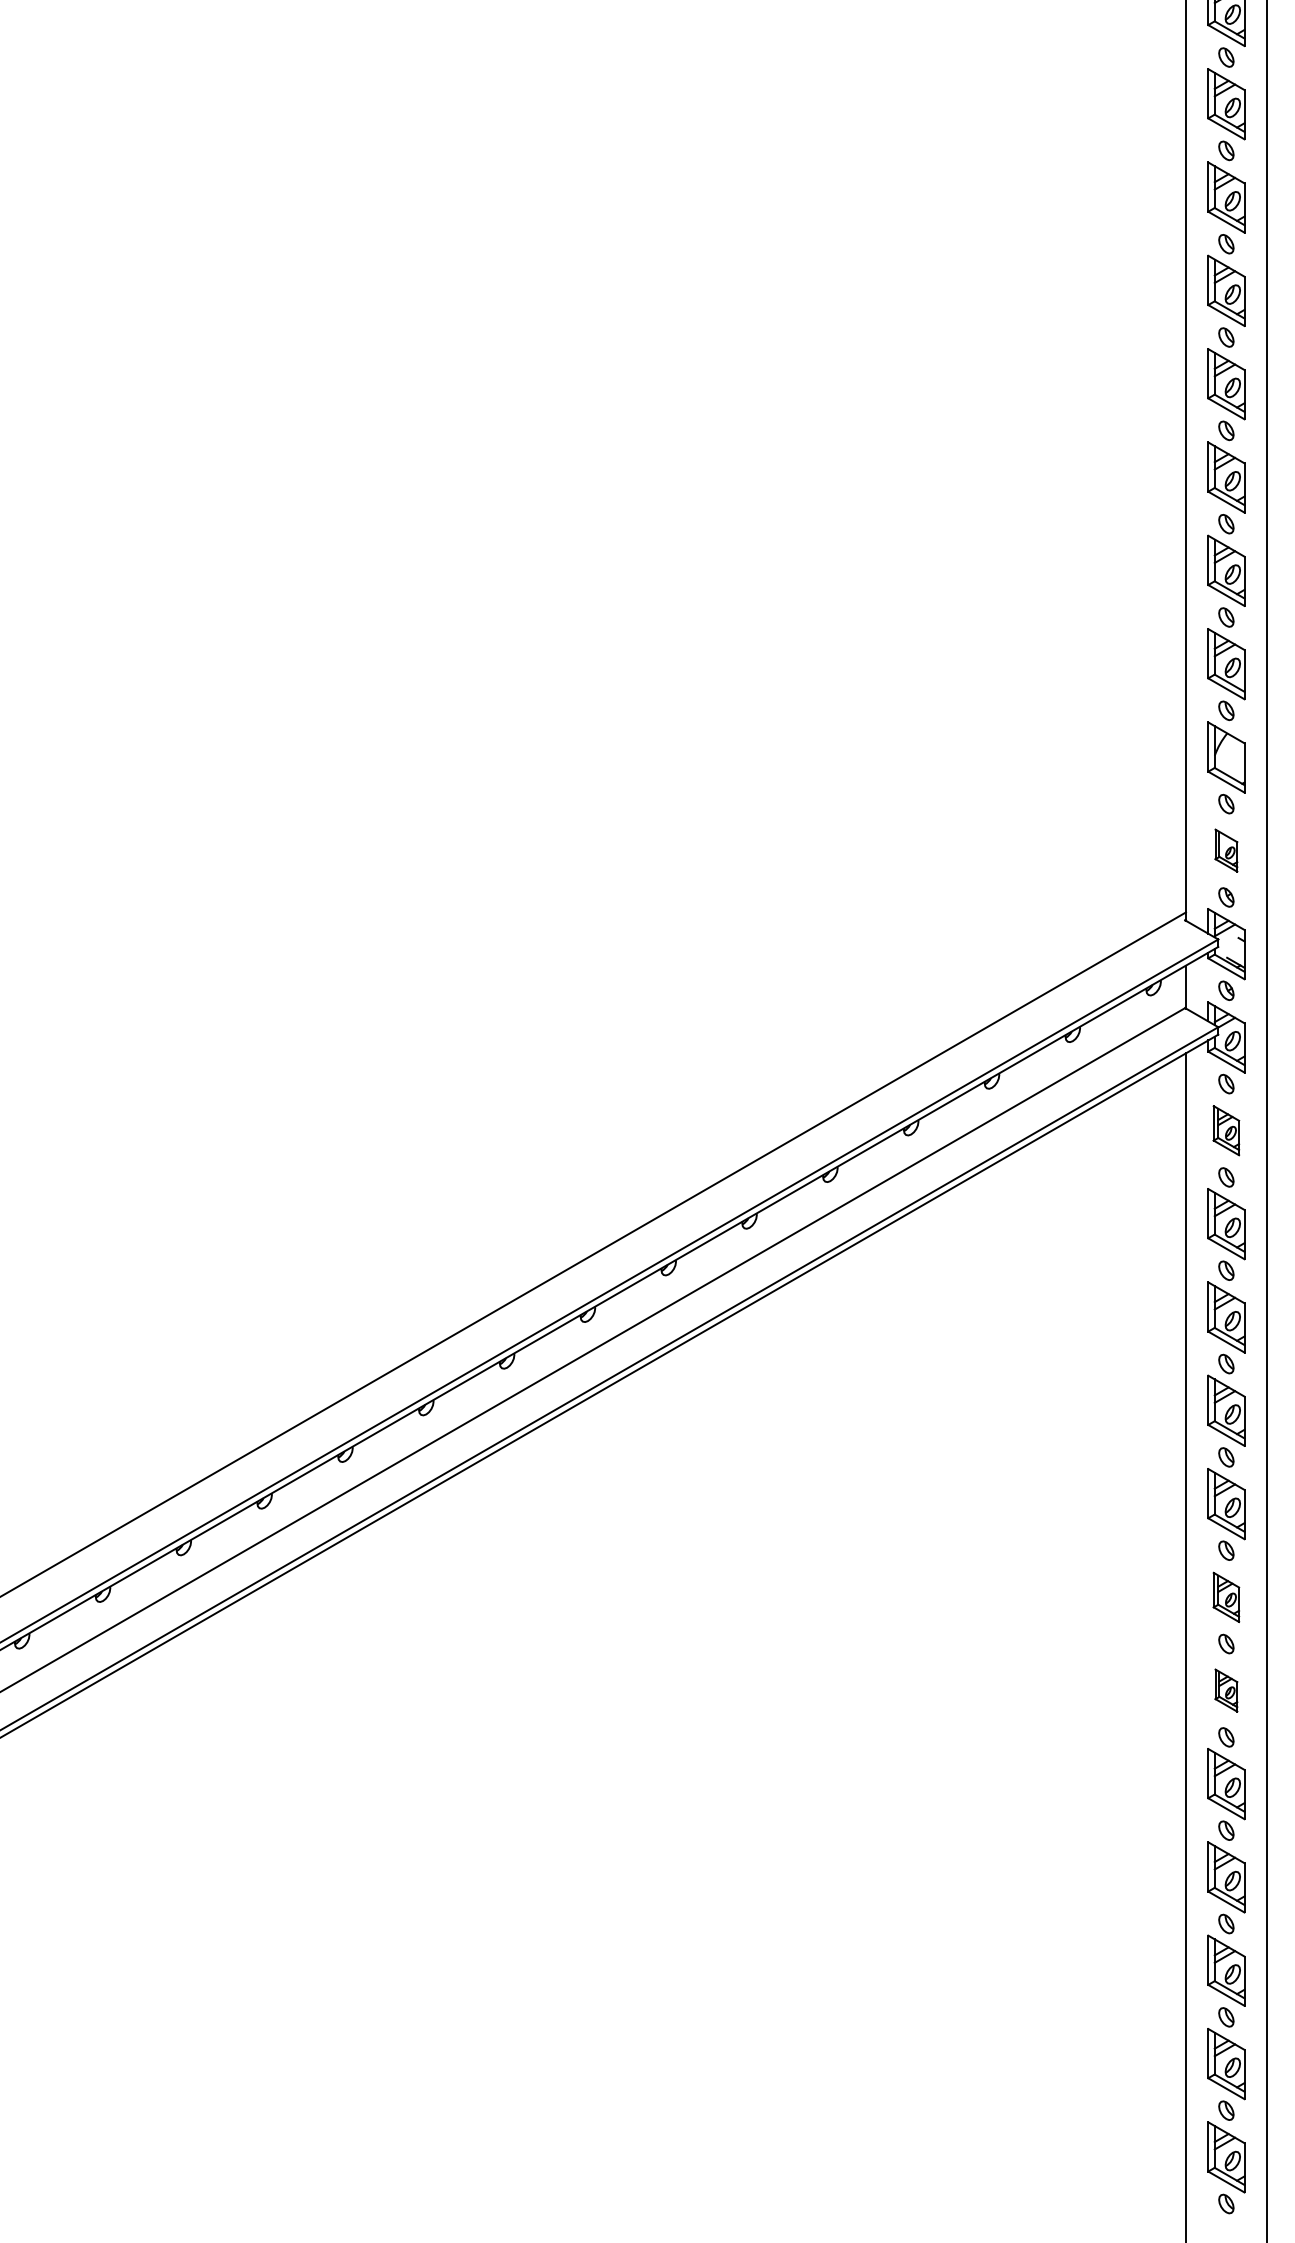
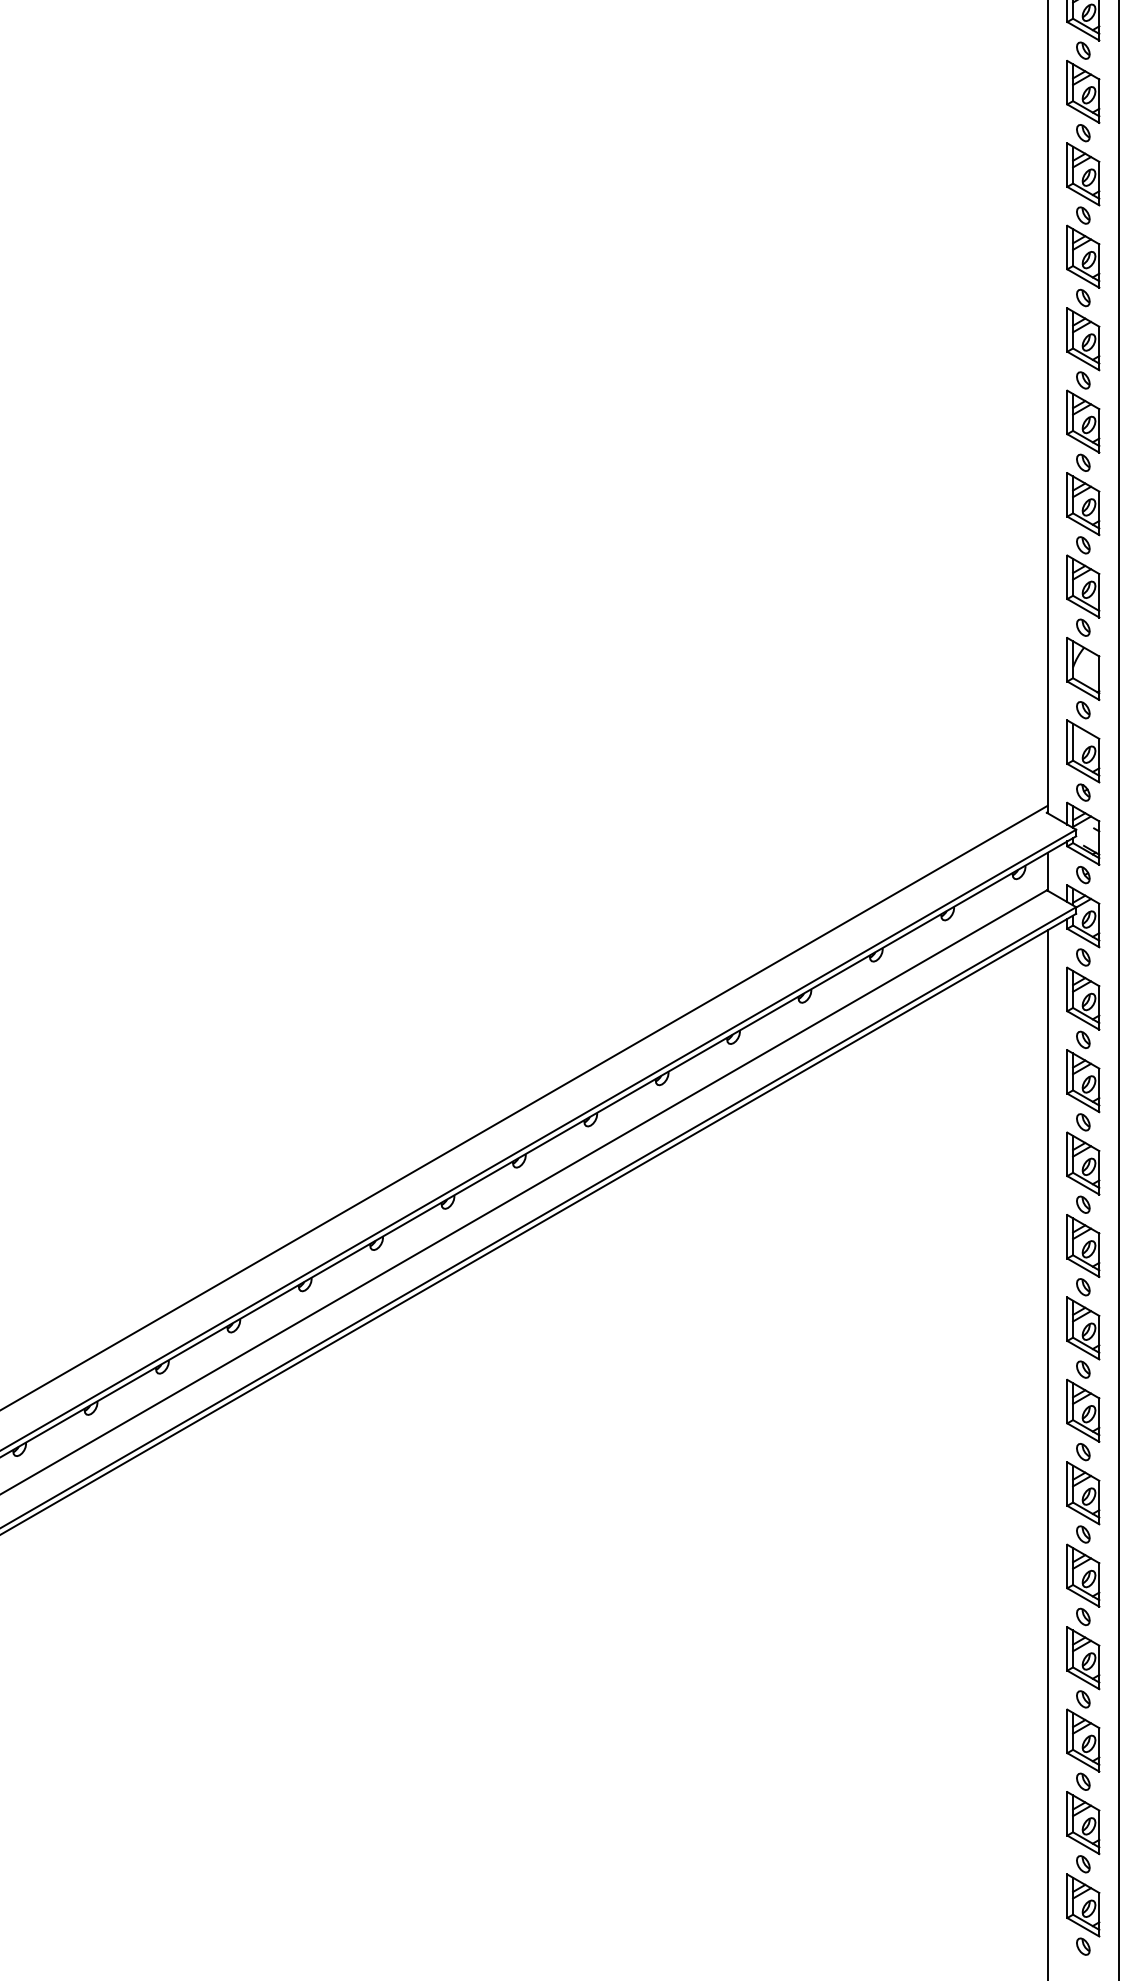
part: (1226, 850) -> (1083, 751), size x1.67
part: (1226, 1130) -> (1083, 998), size x1.43
part: (1226, 1597) -> (1083, 1410), size x1.43
part: (1226, 1690) -> (1083, 1493), size x1.67

